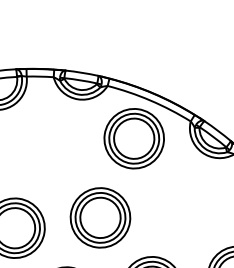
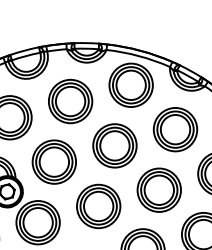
part: (48, 148) -> (70, 101), added
part: (185, 207) -> (175, 129), added

